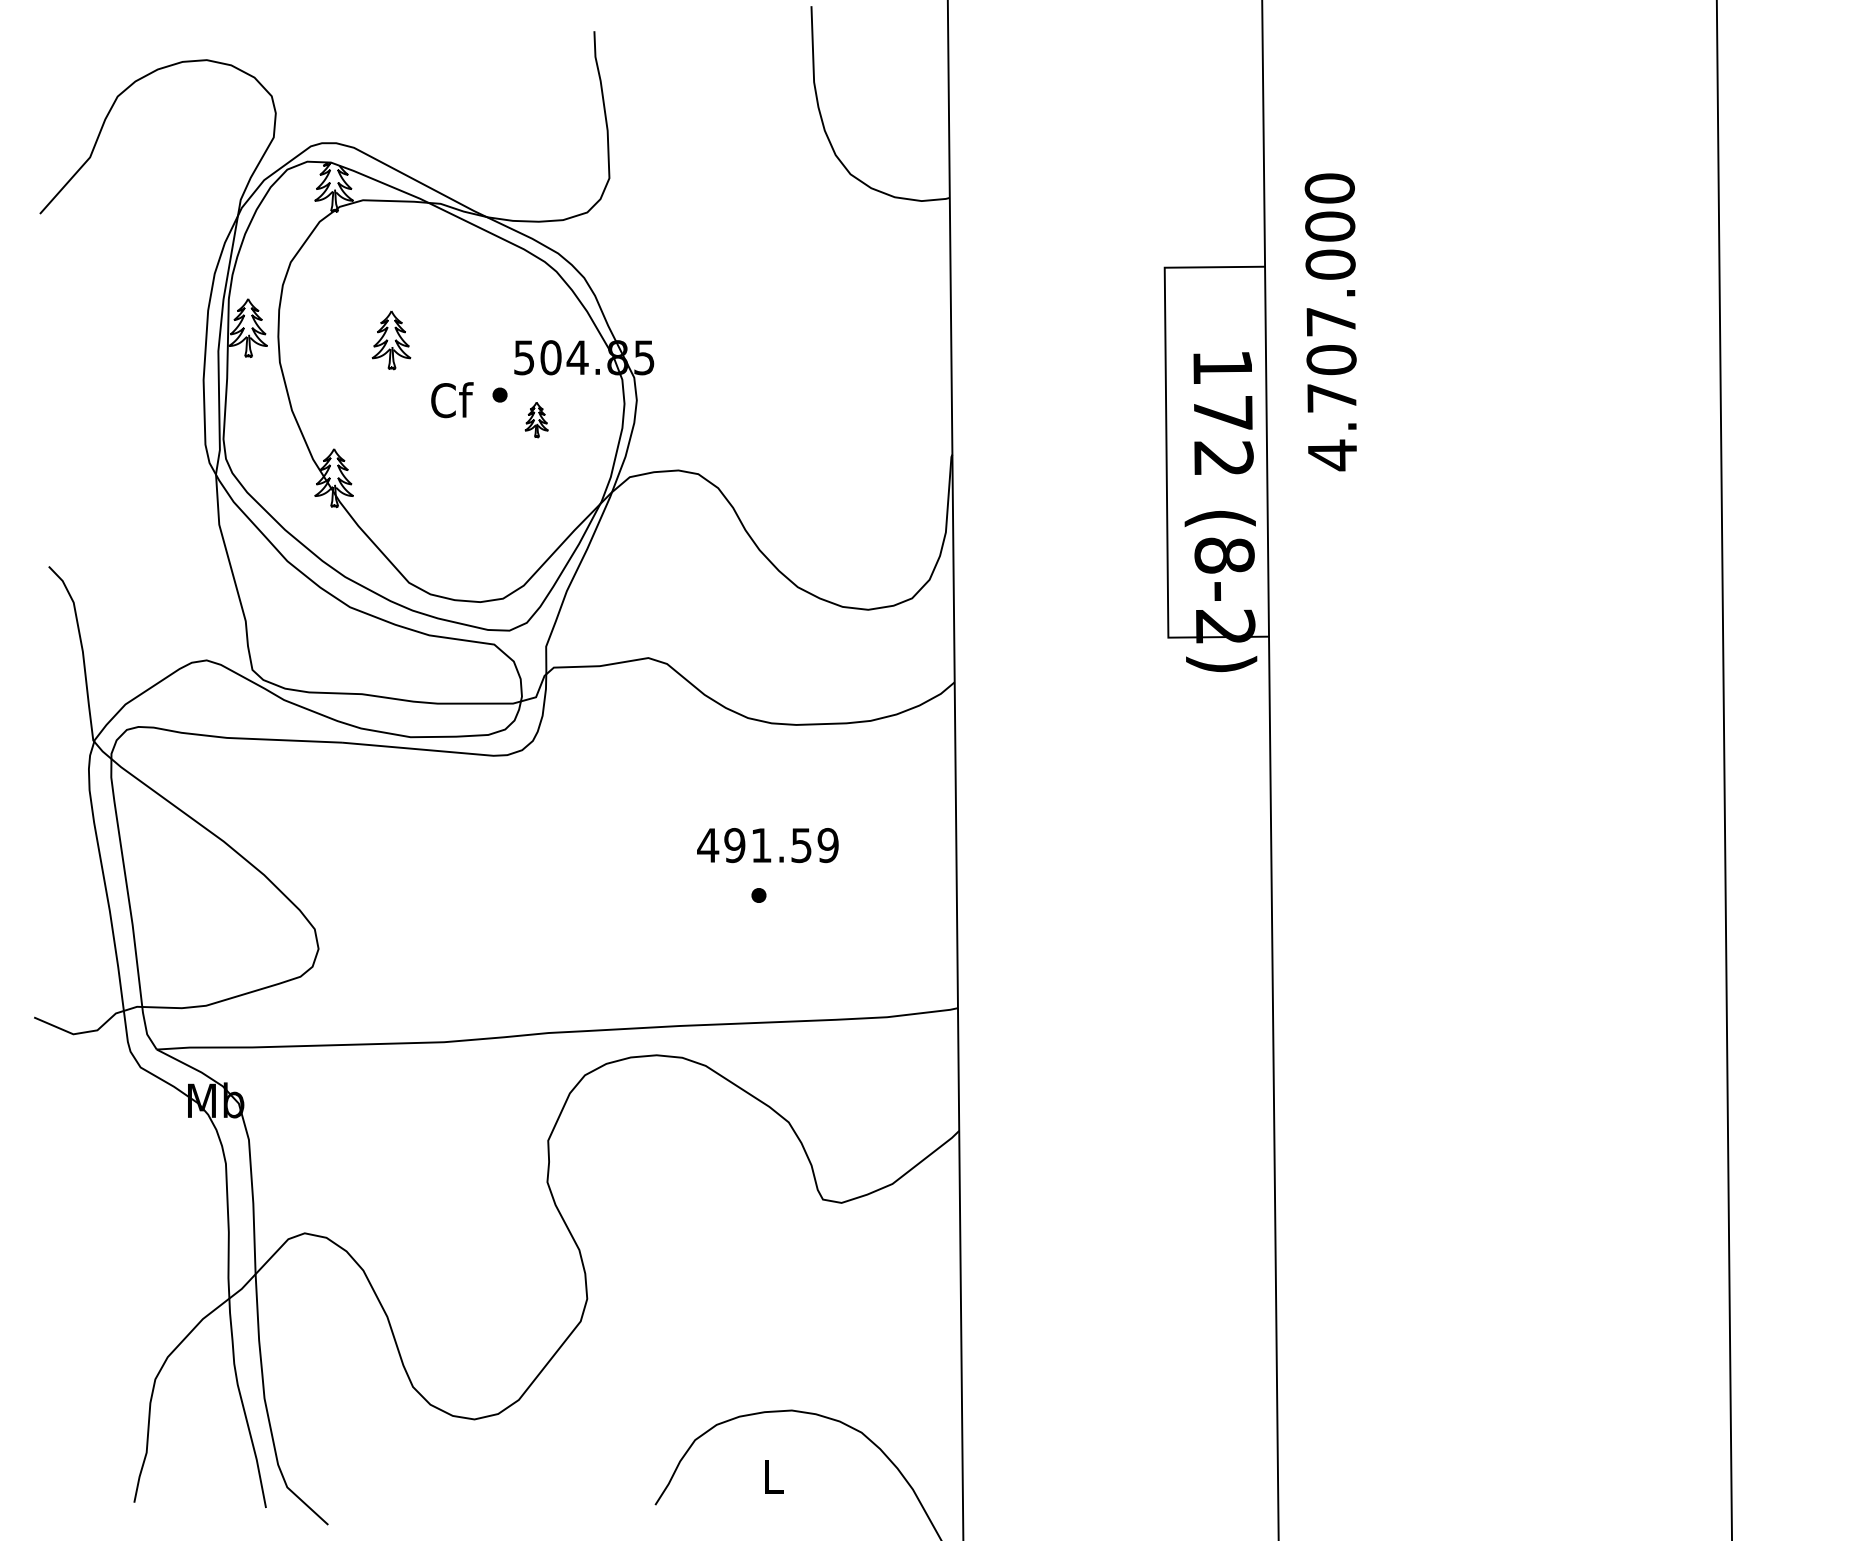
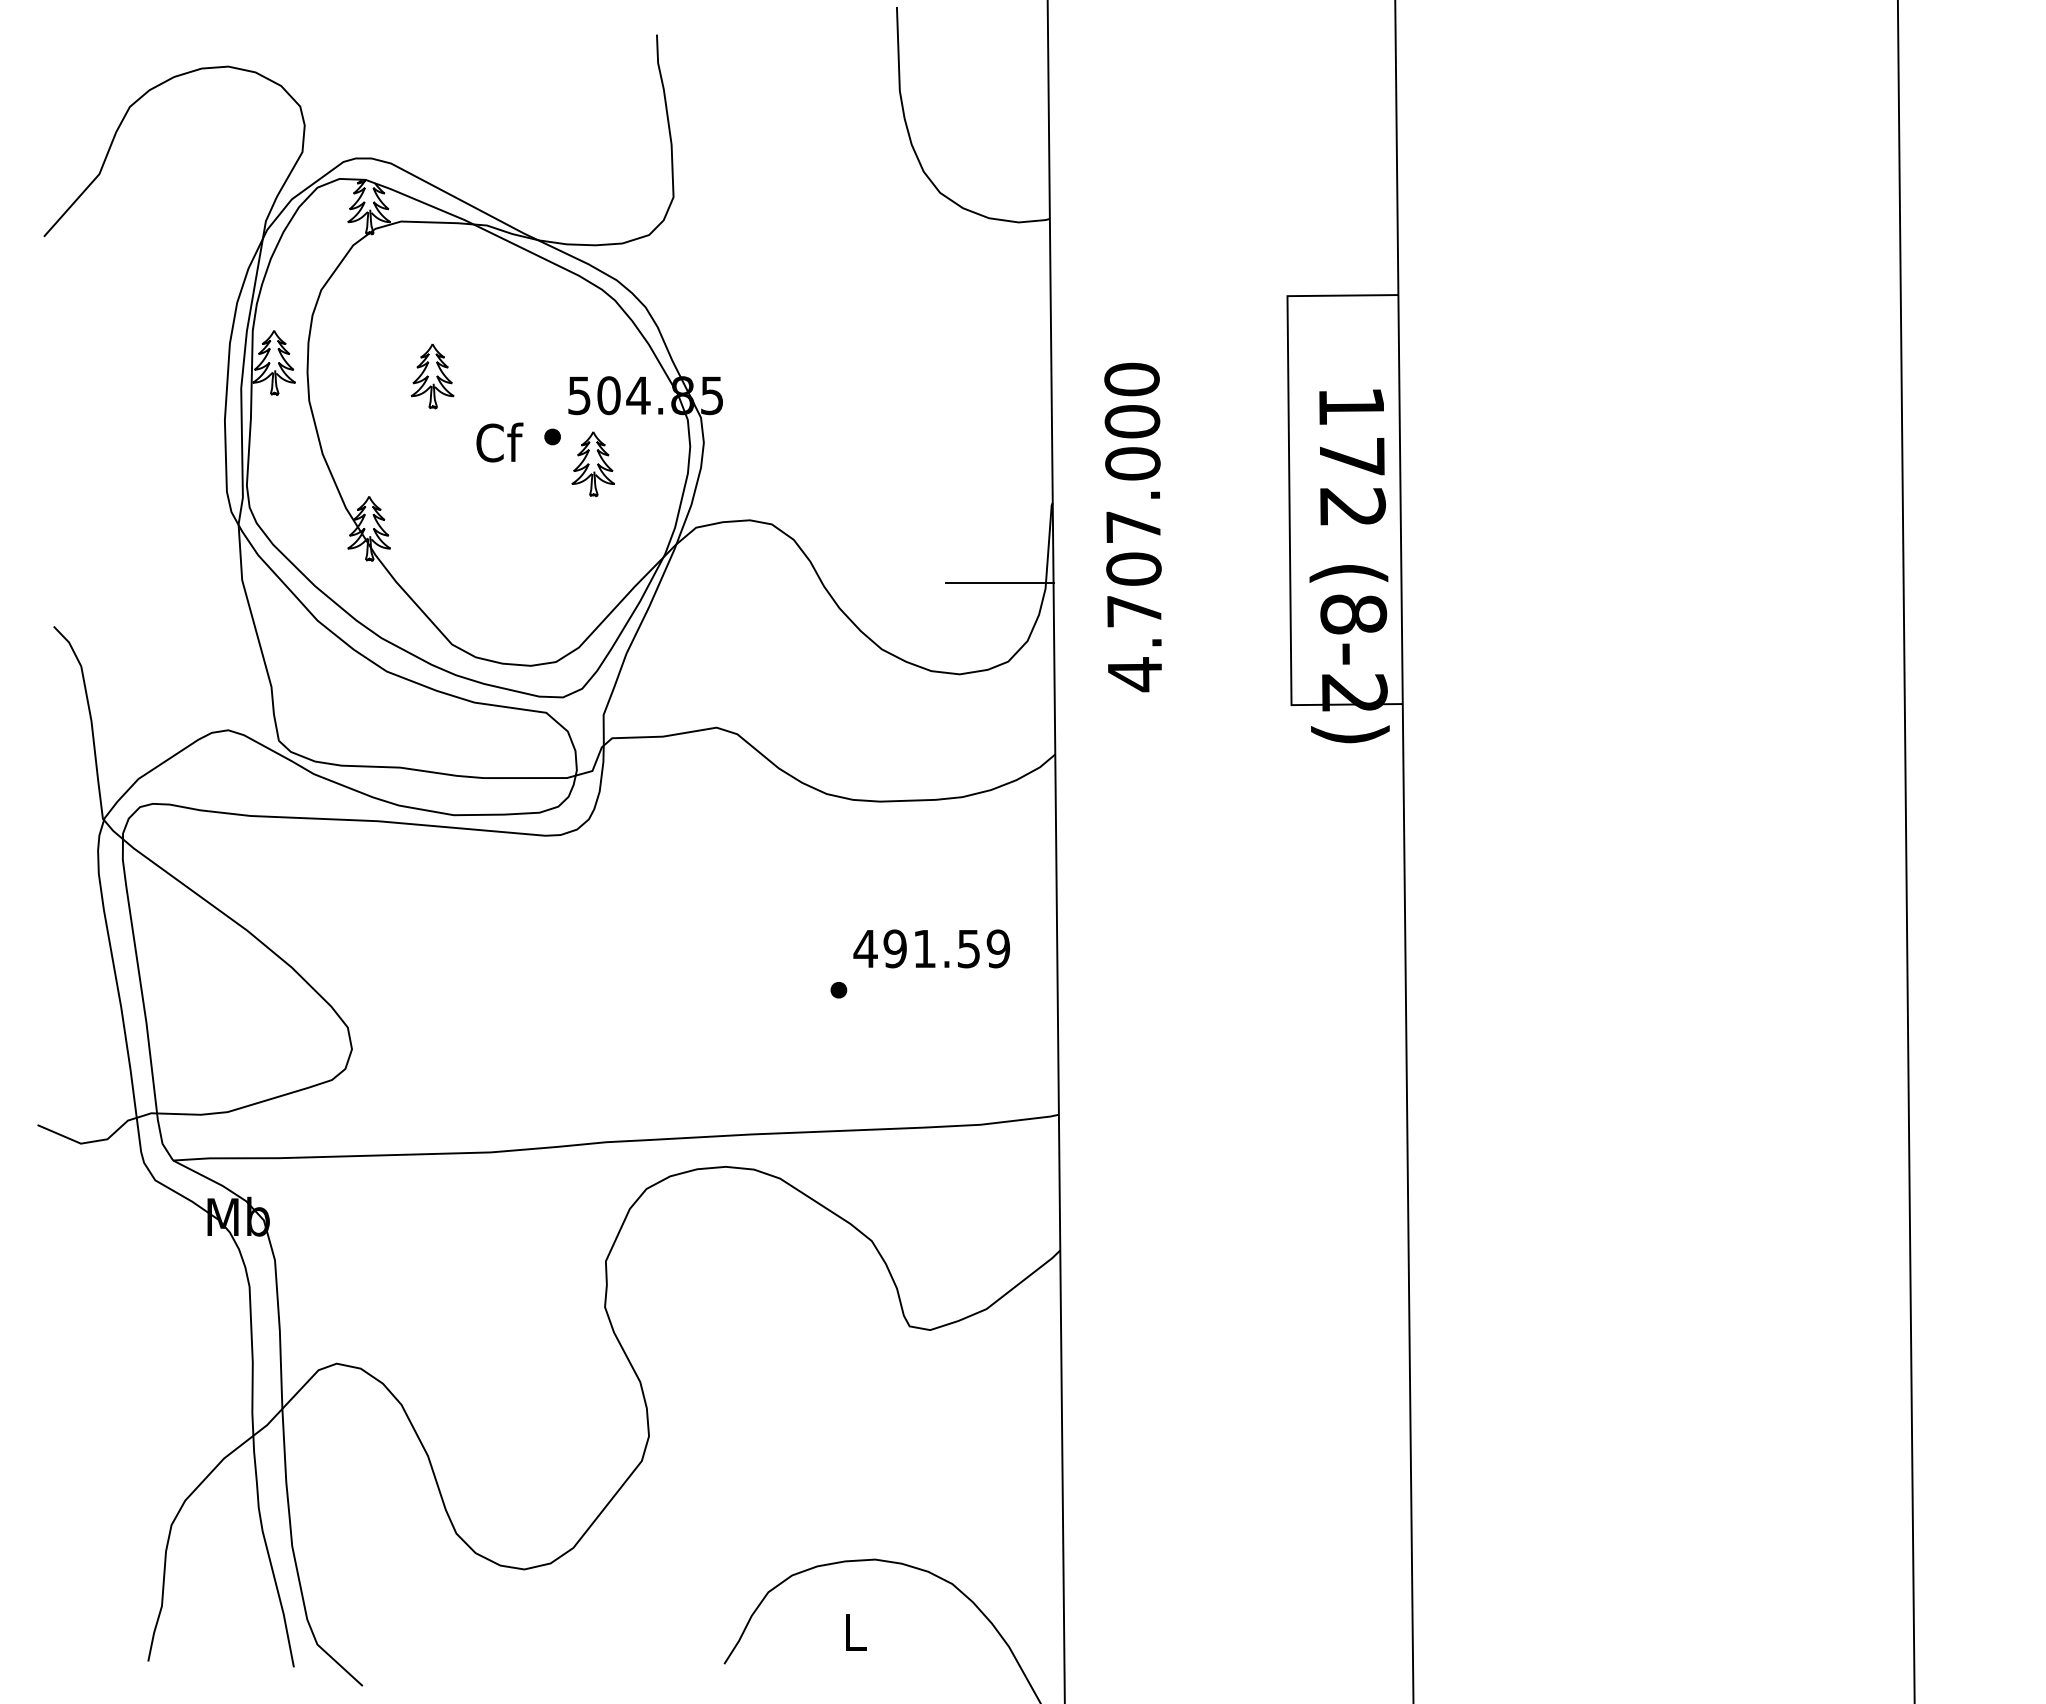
text: (1330, 322) -> (1132, 527), moved
part: (536, 420) -> (592, 464), size x1.67
line: (904, 526) -> (999, 582), added
text: (767, 845) -> (931, 948), moved

